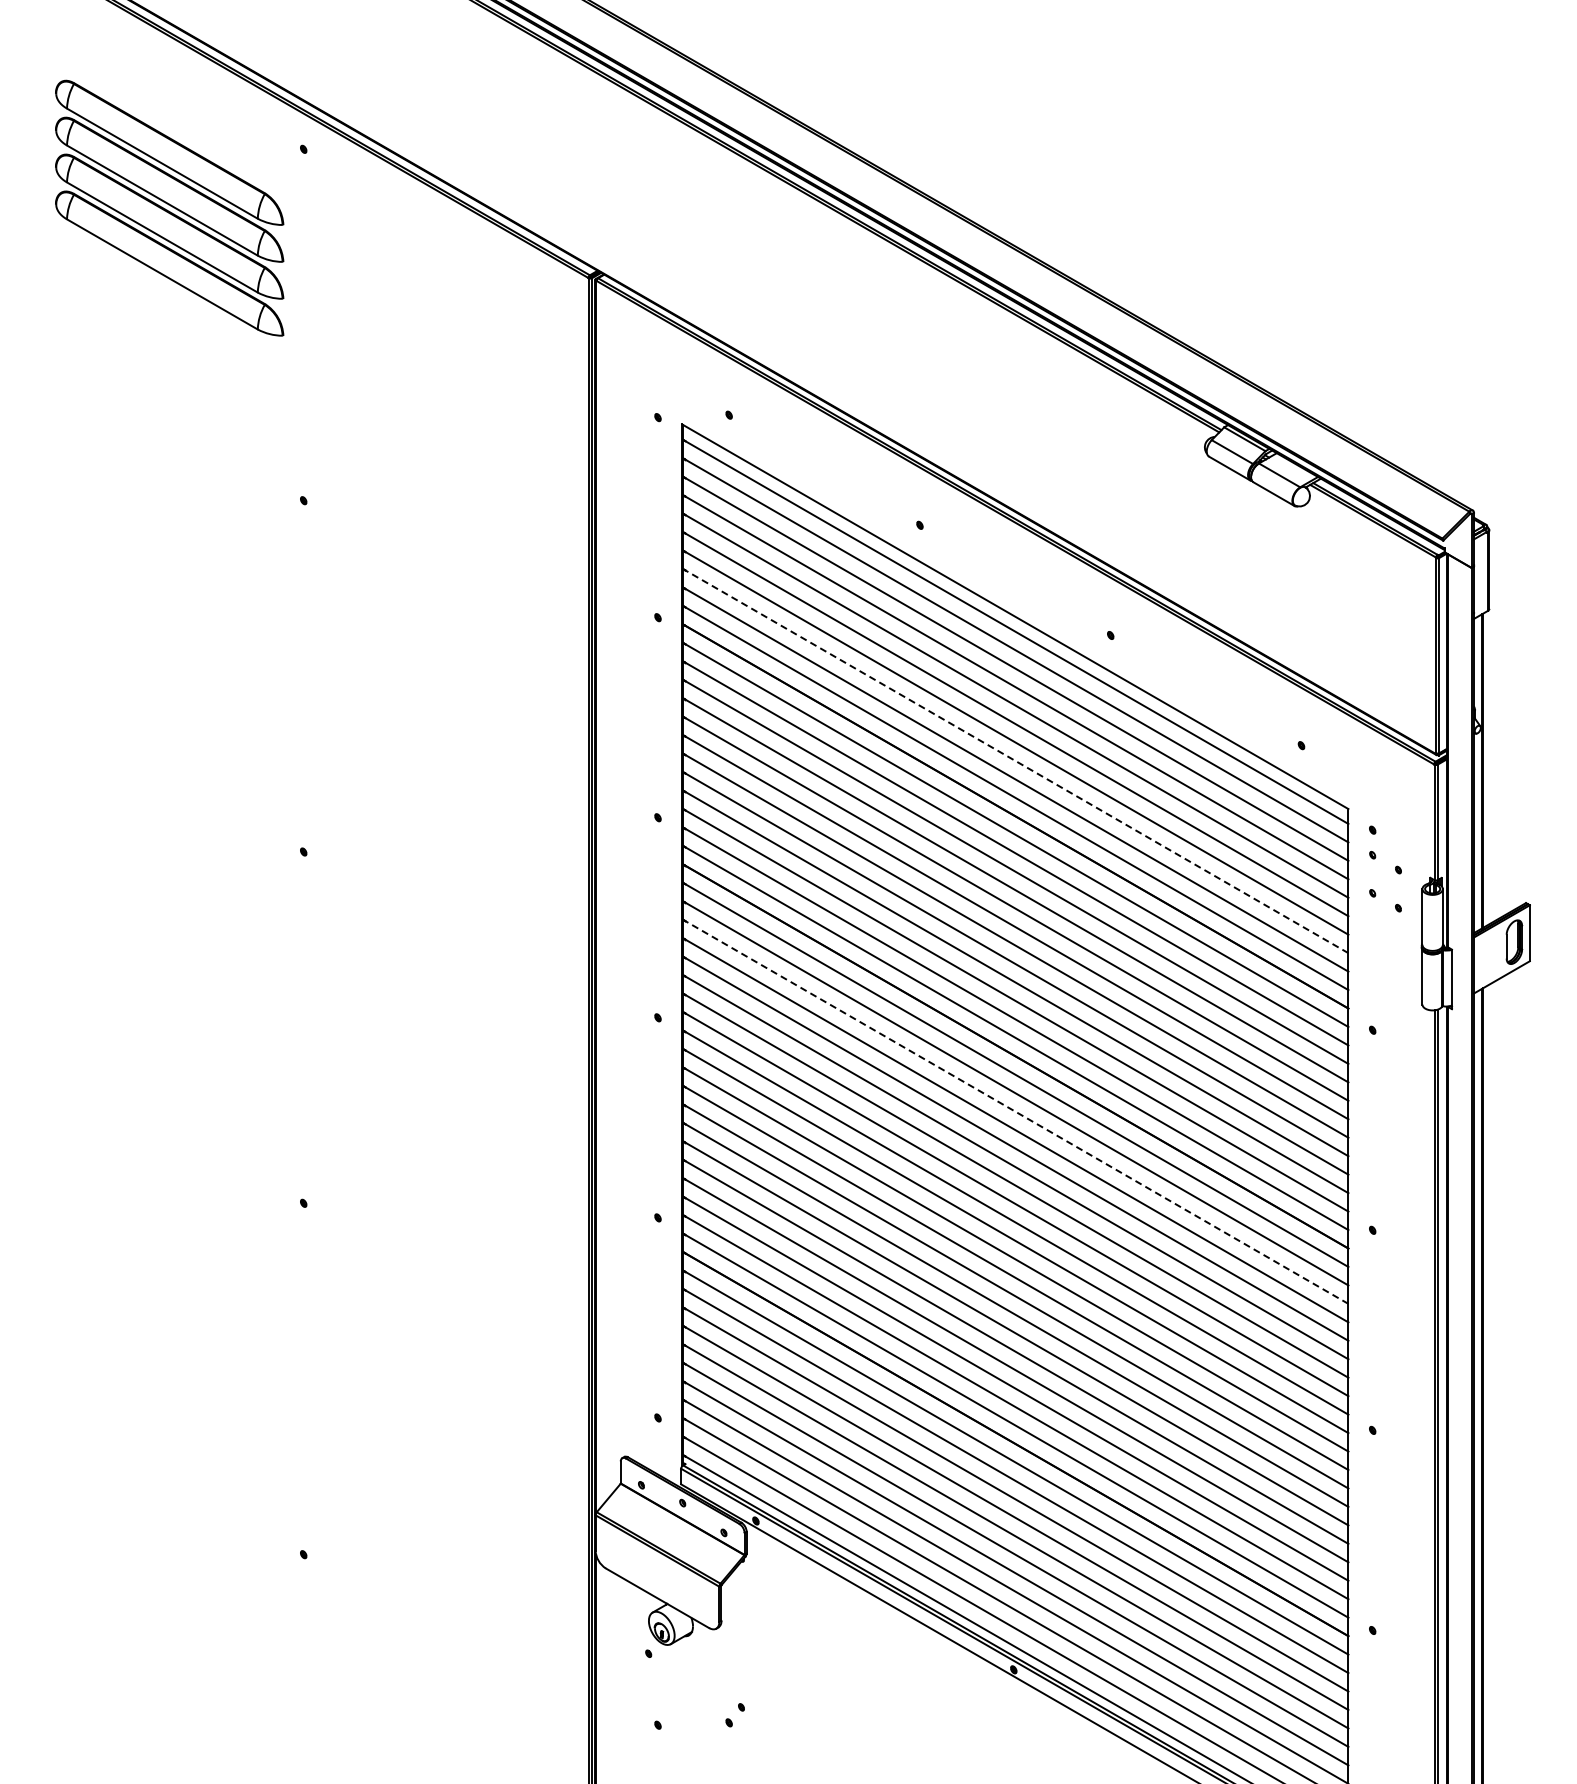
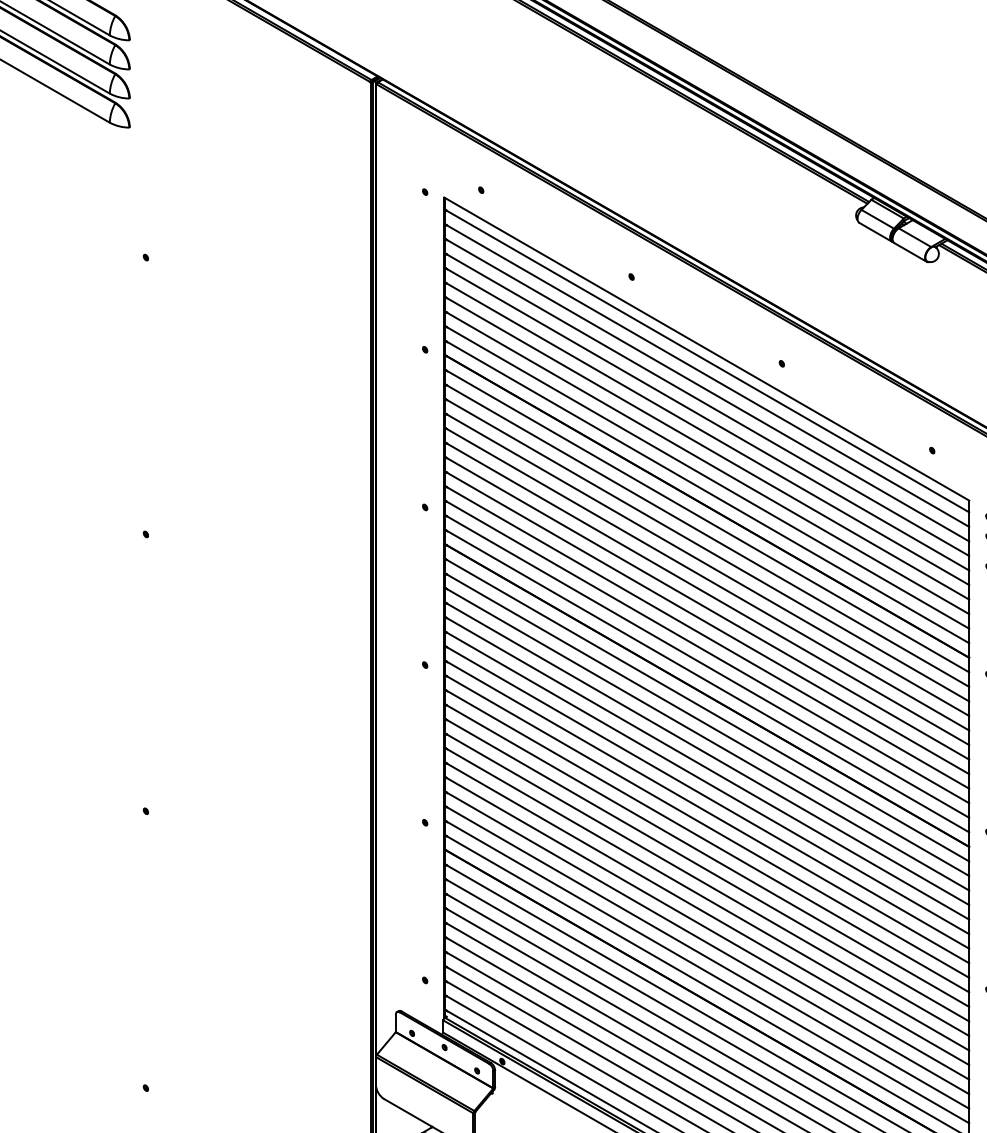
line: (1015, 761) -> (706, 463), dashed -> solid
line: (1015, 1111) -> (706, 738), dashed -> solid

